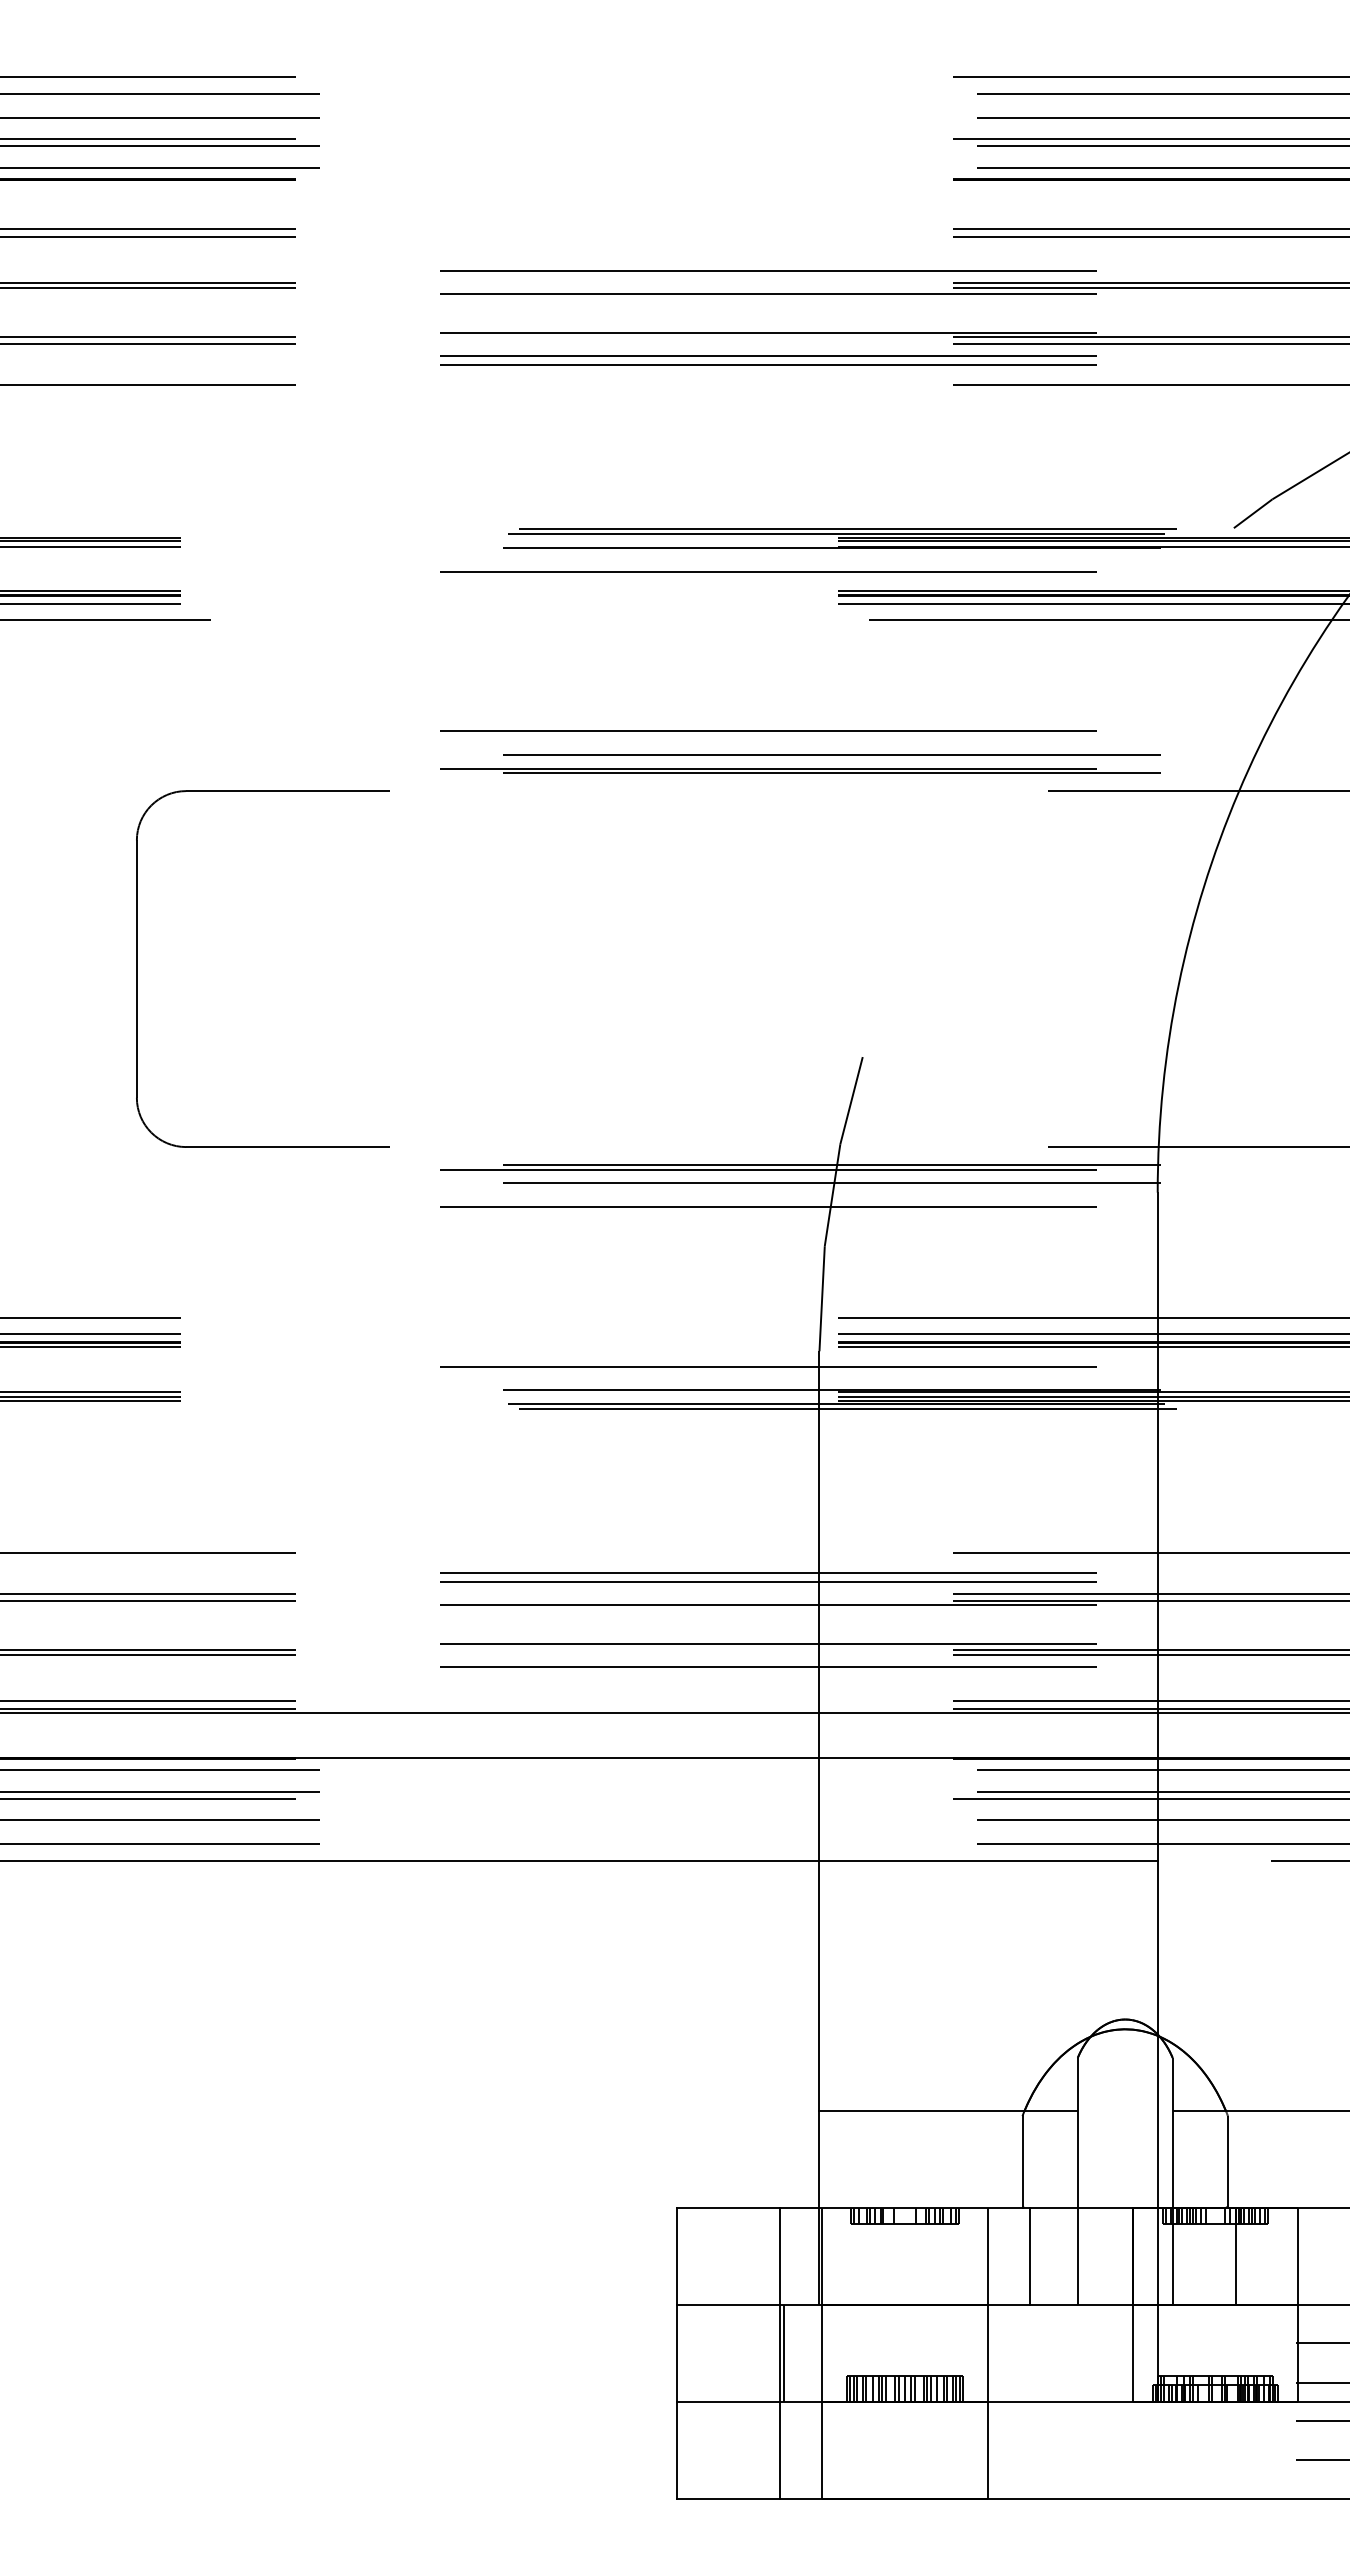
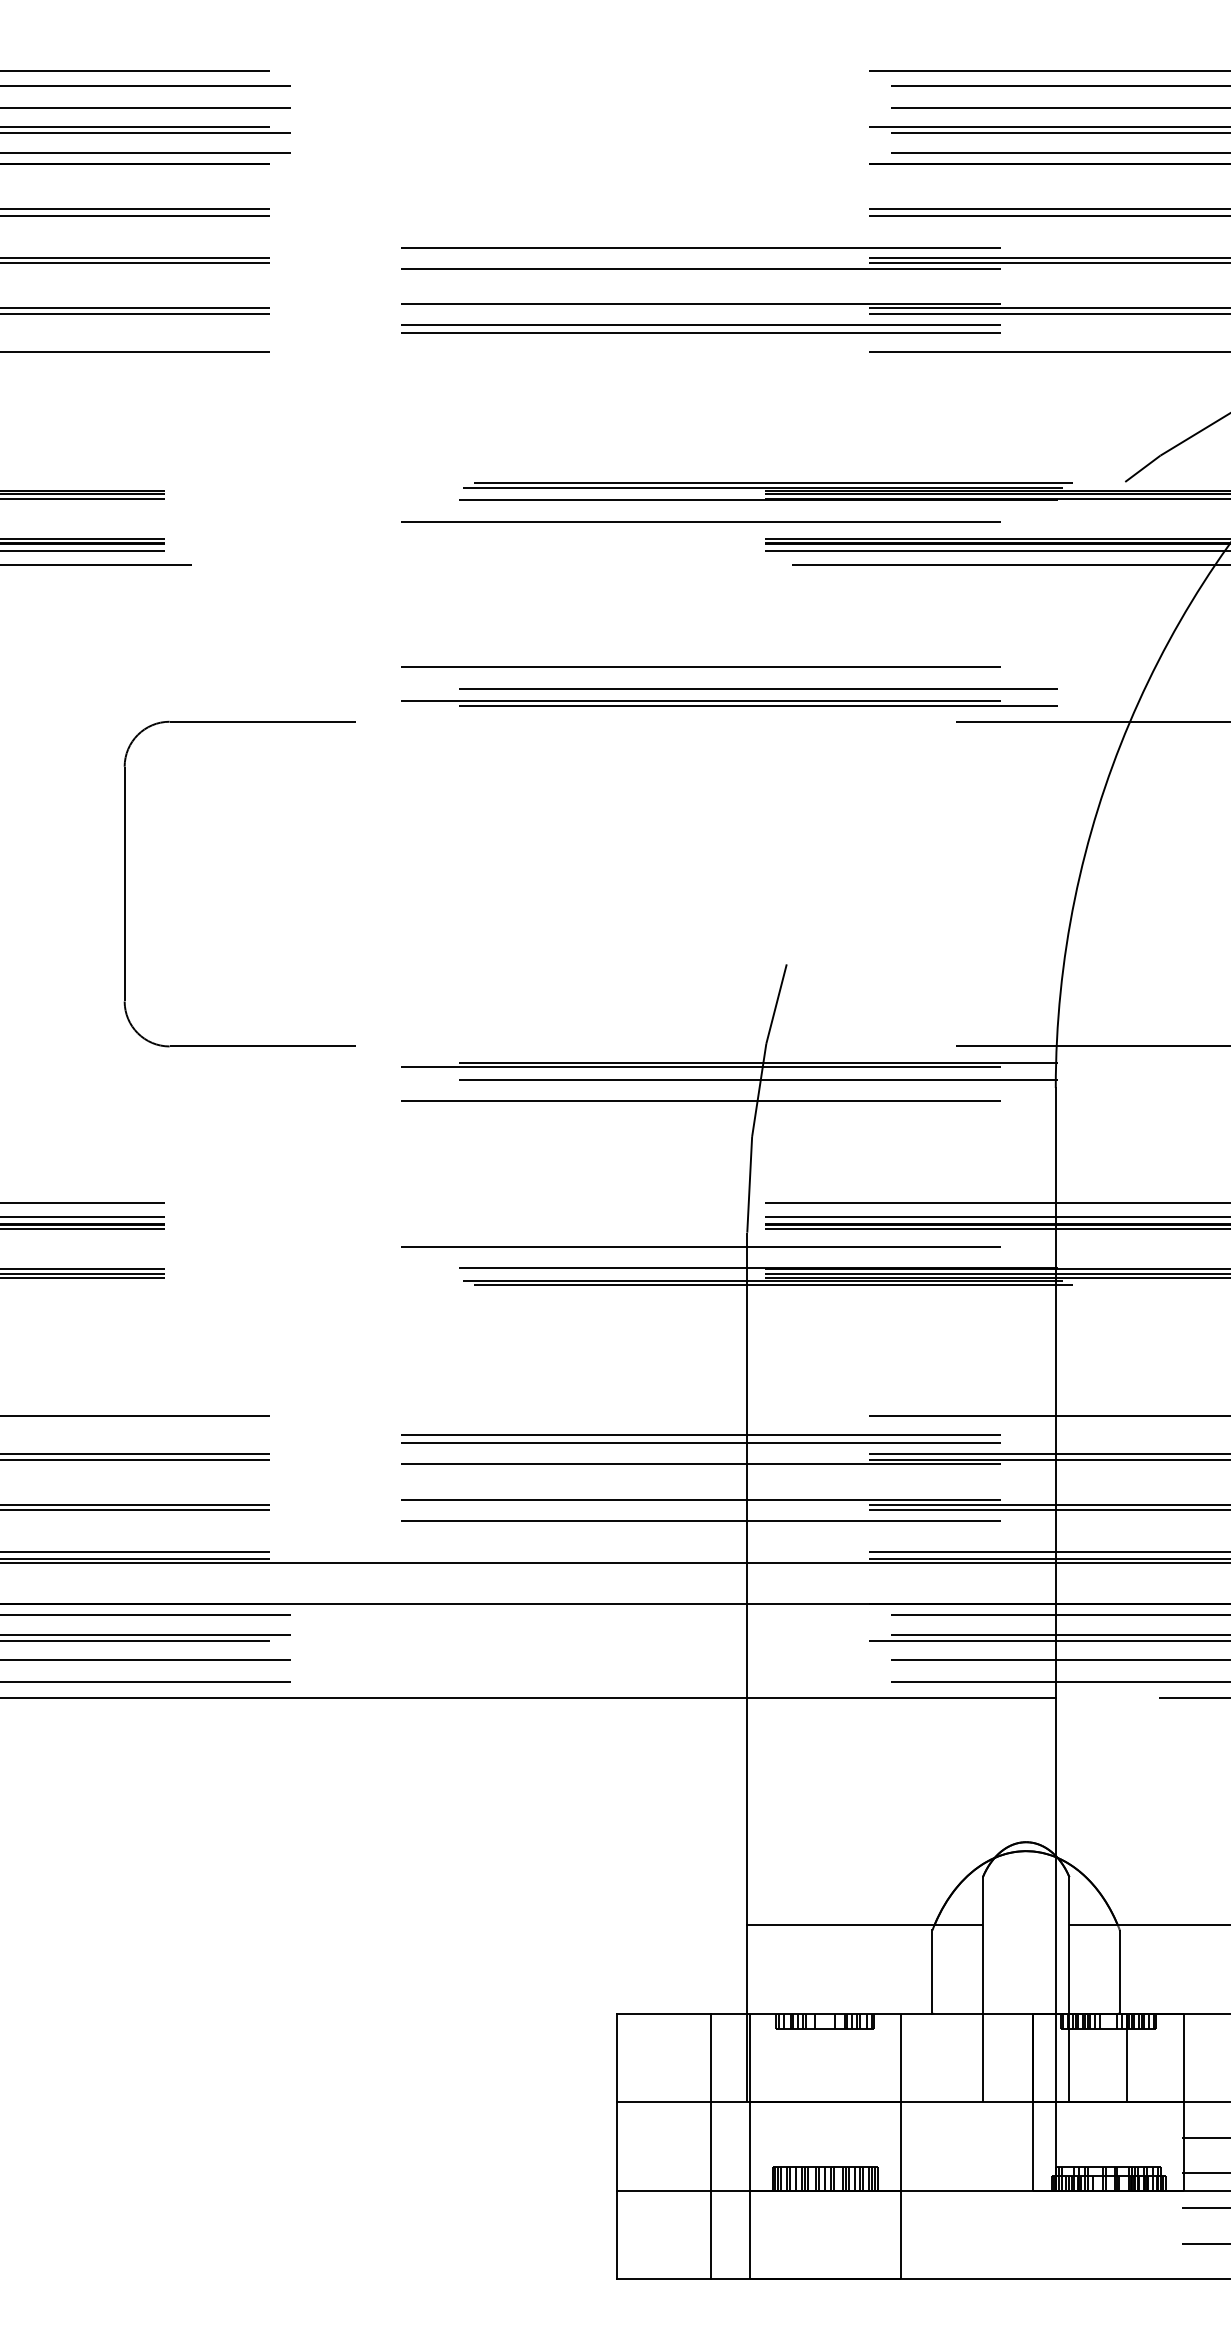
line: (1030, 2255) -> (939, 2057), removed
line: (783, 2352) -> (714, 2145), removed

